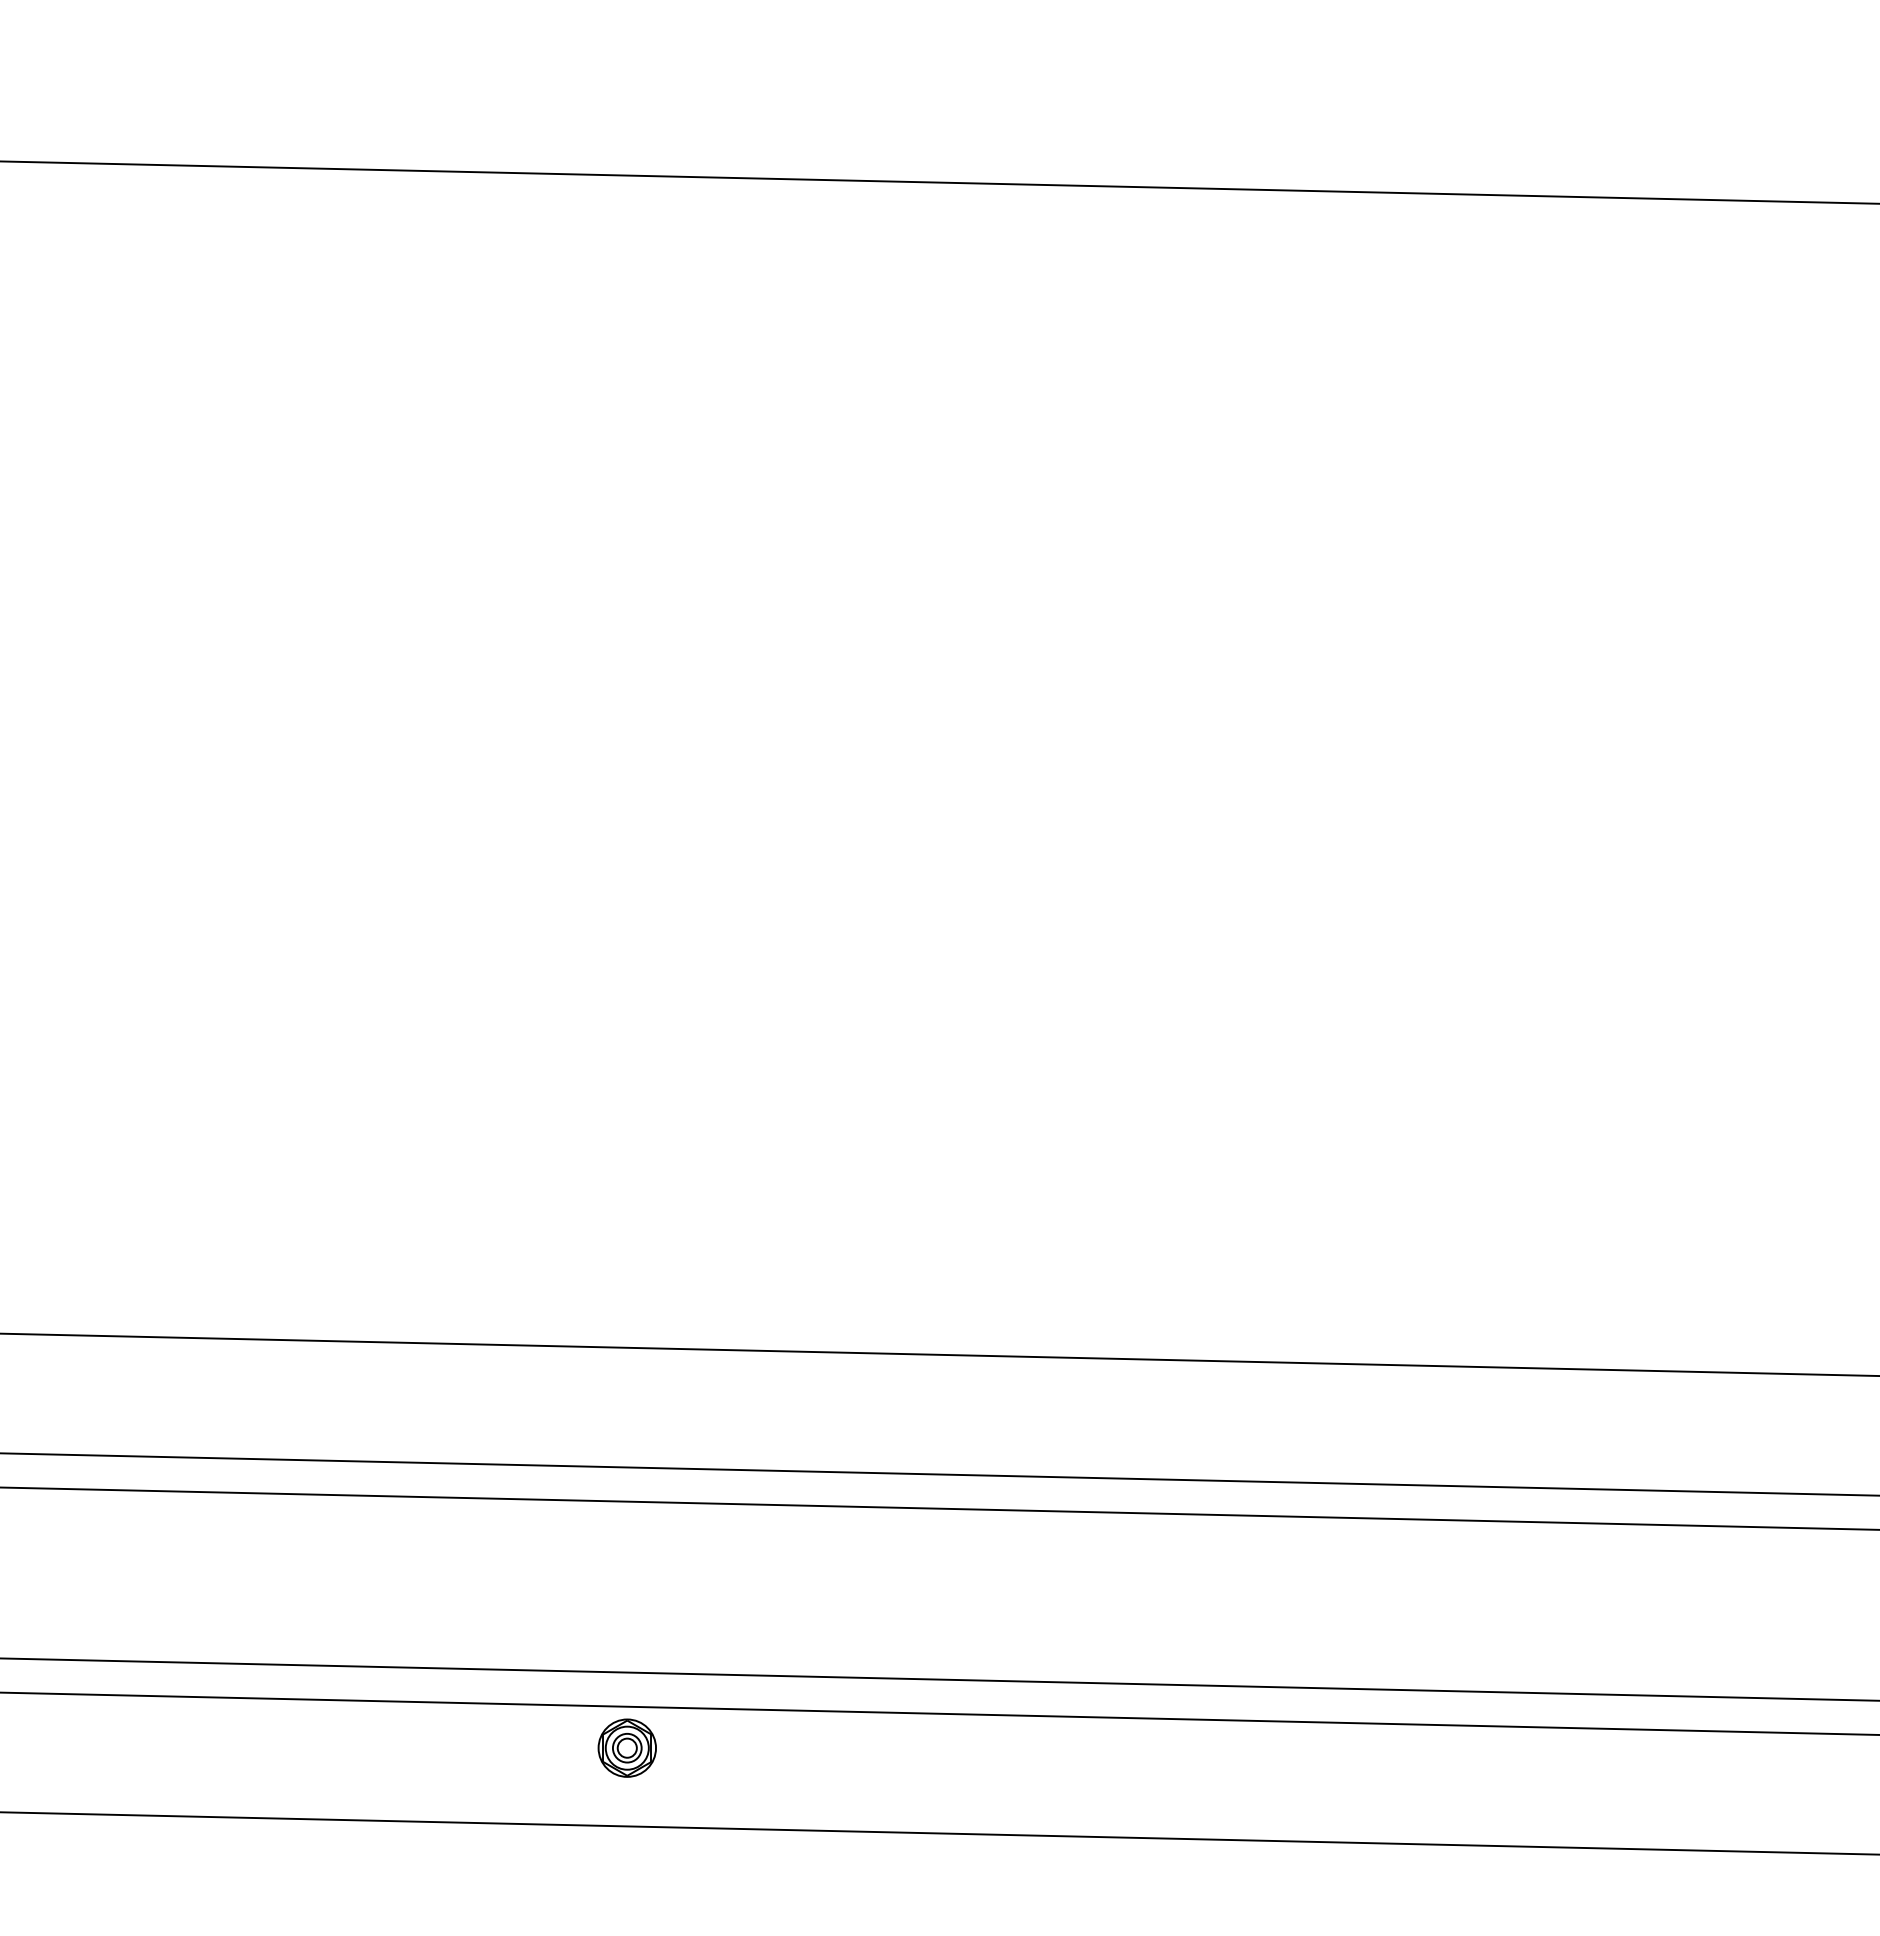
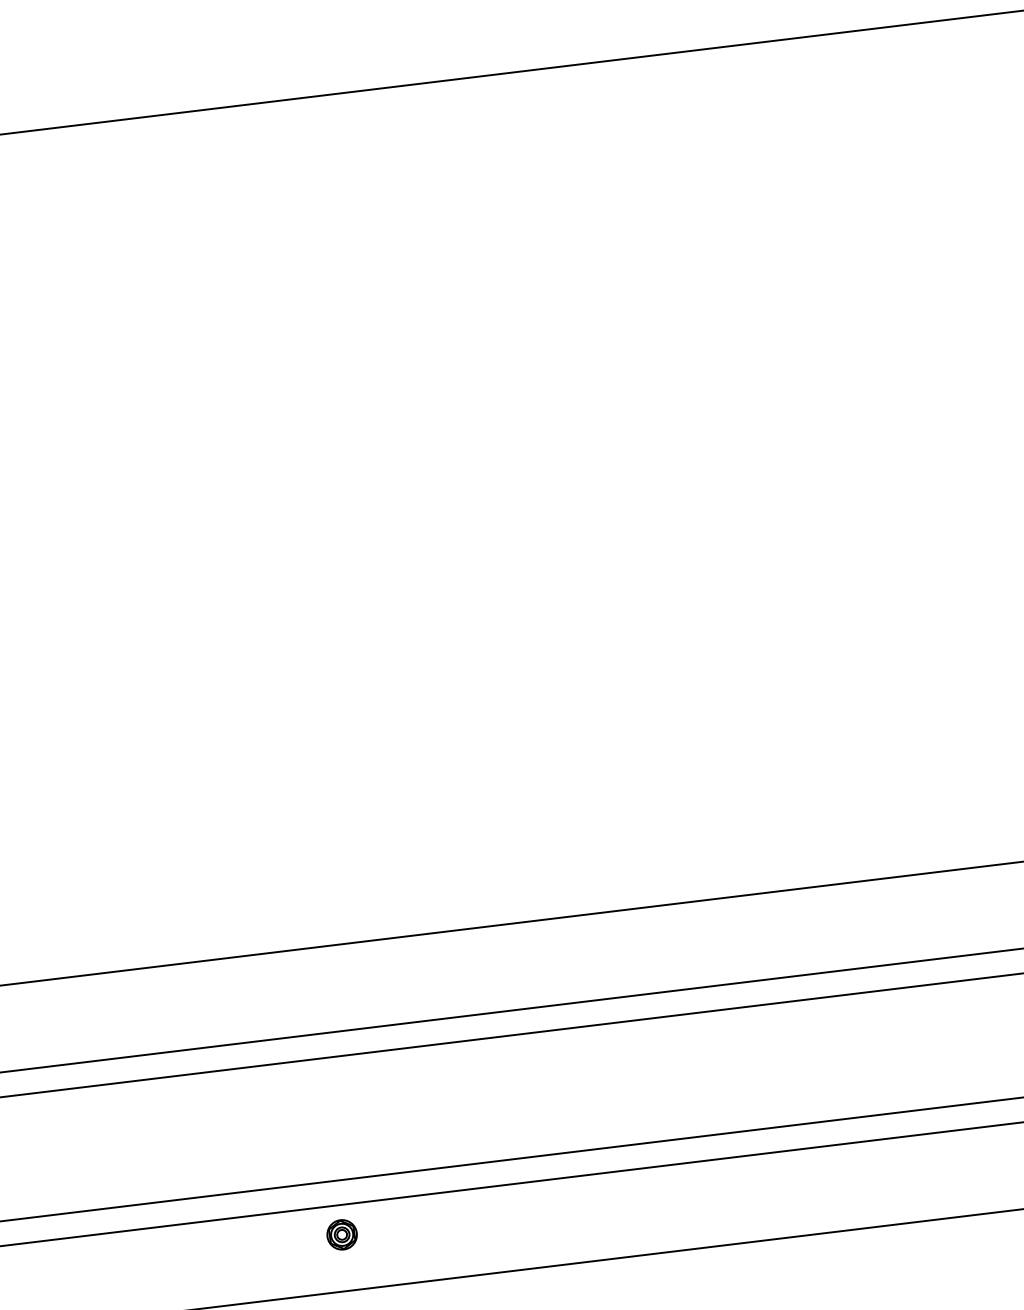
part: (626, 1747) -> (341, 1234), size x0.71

